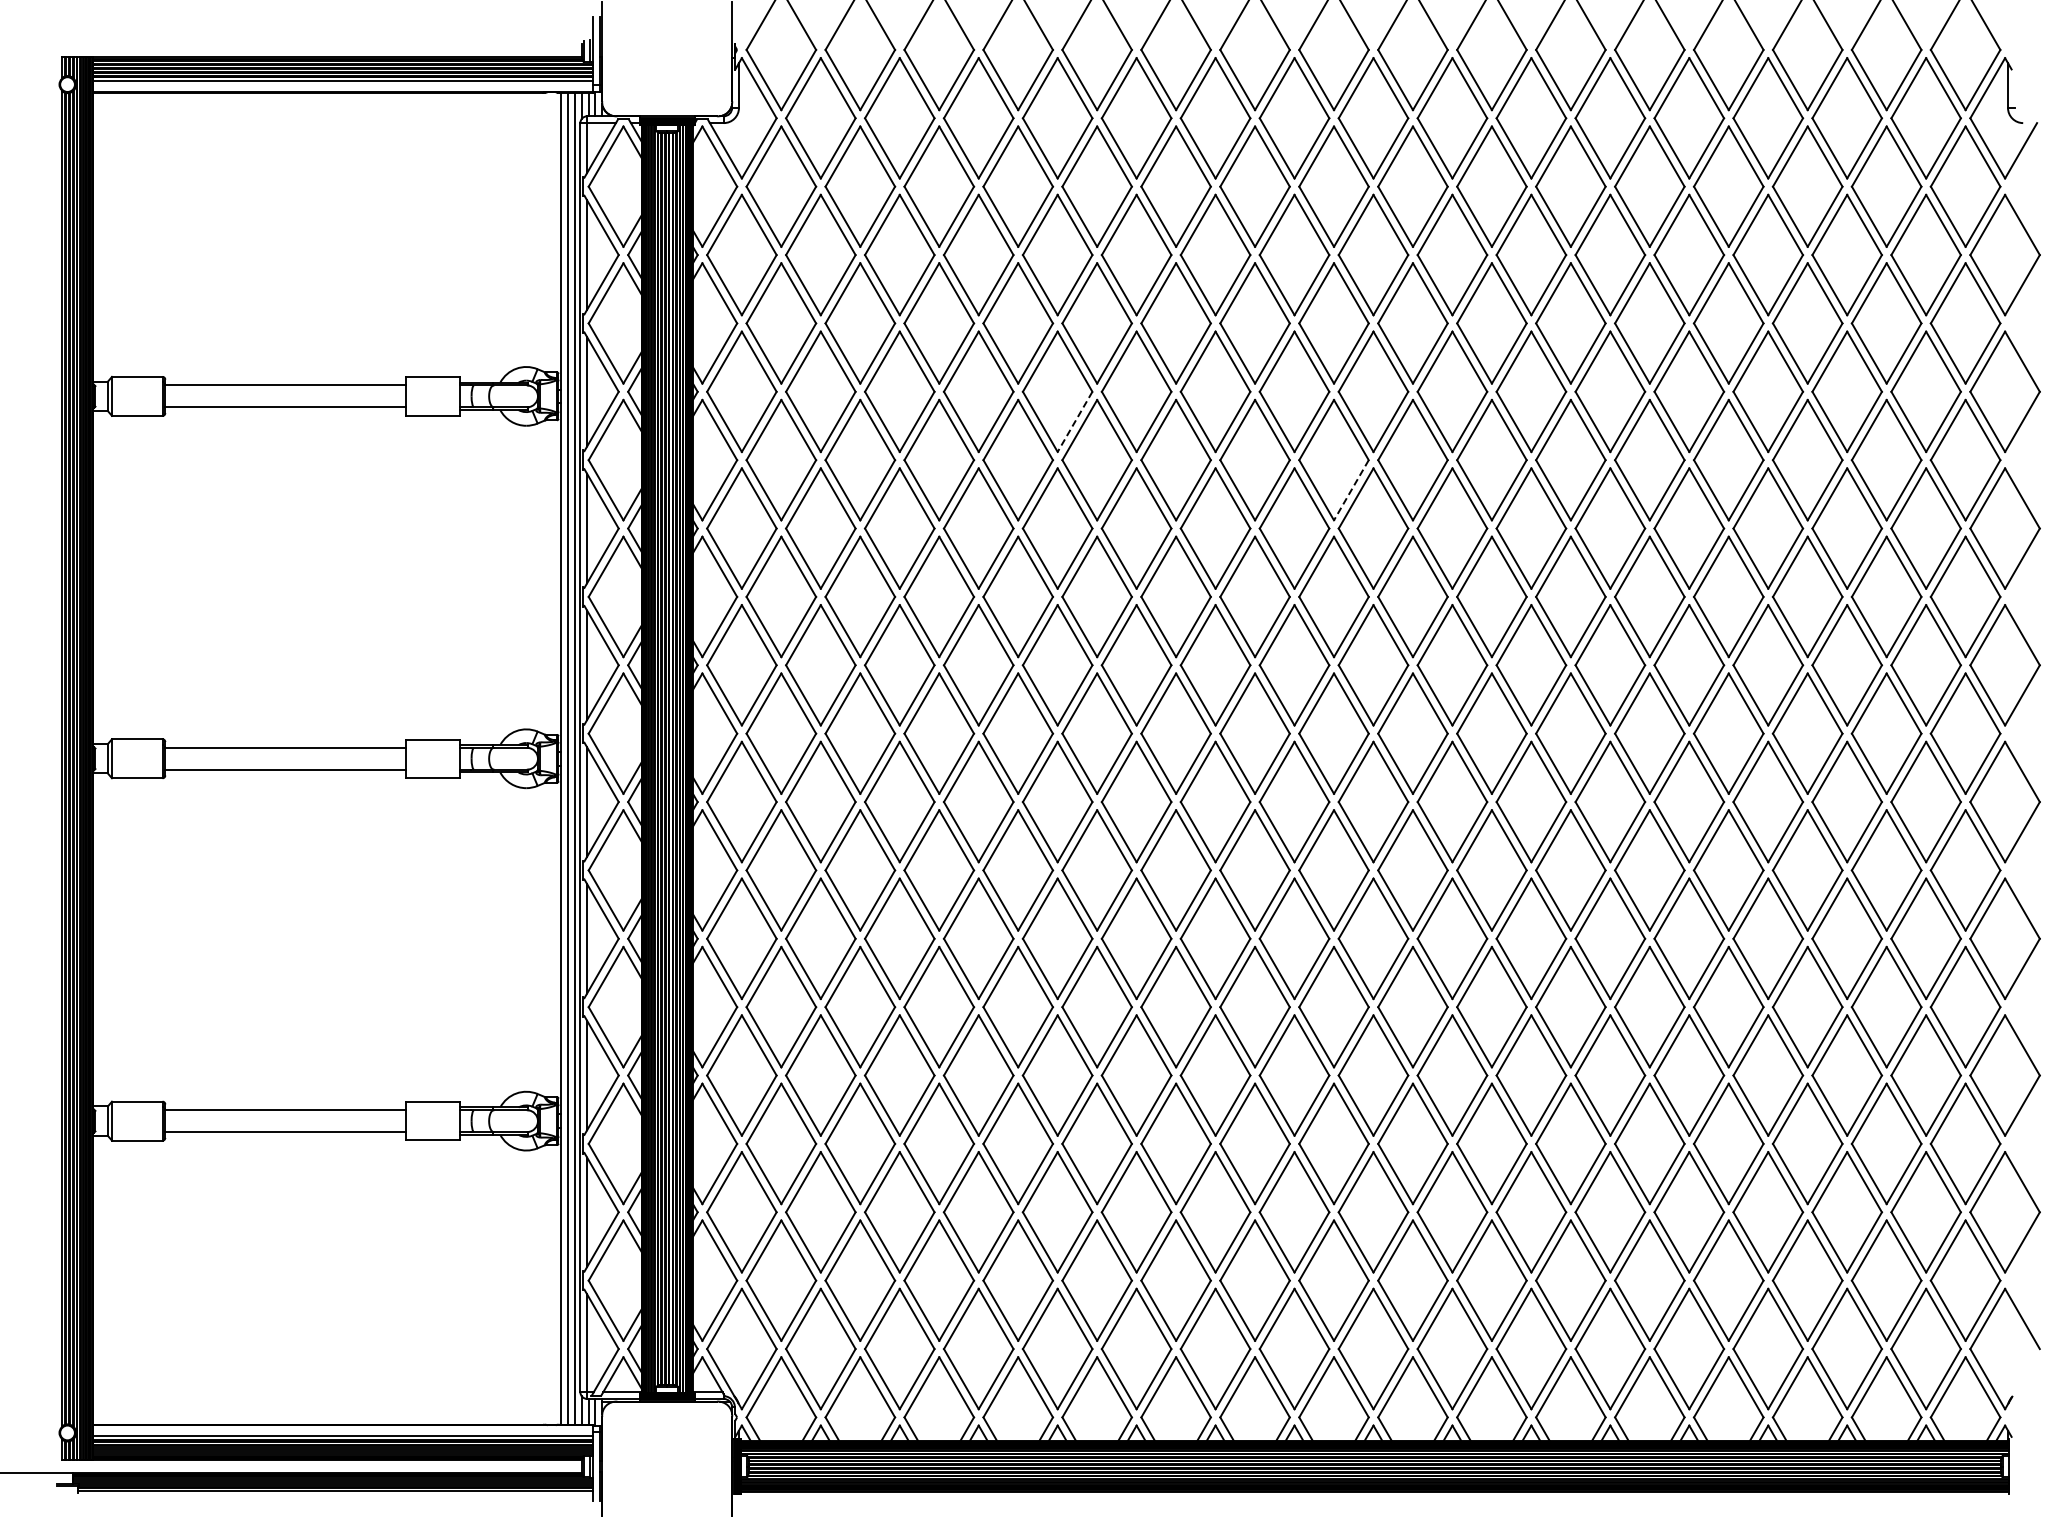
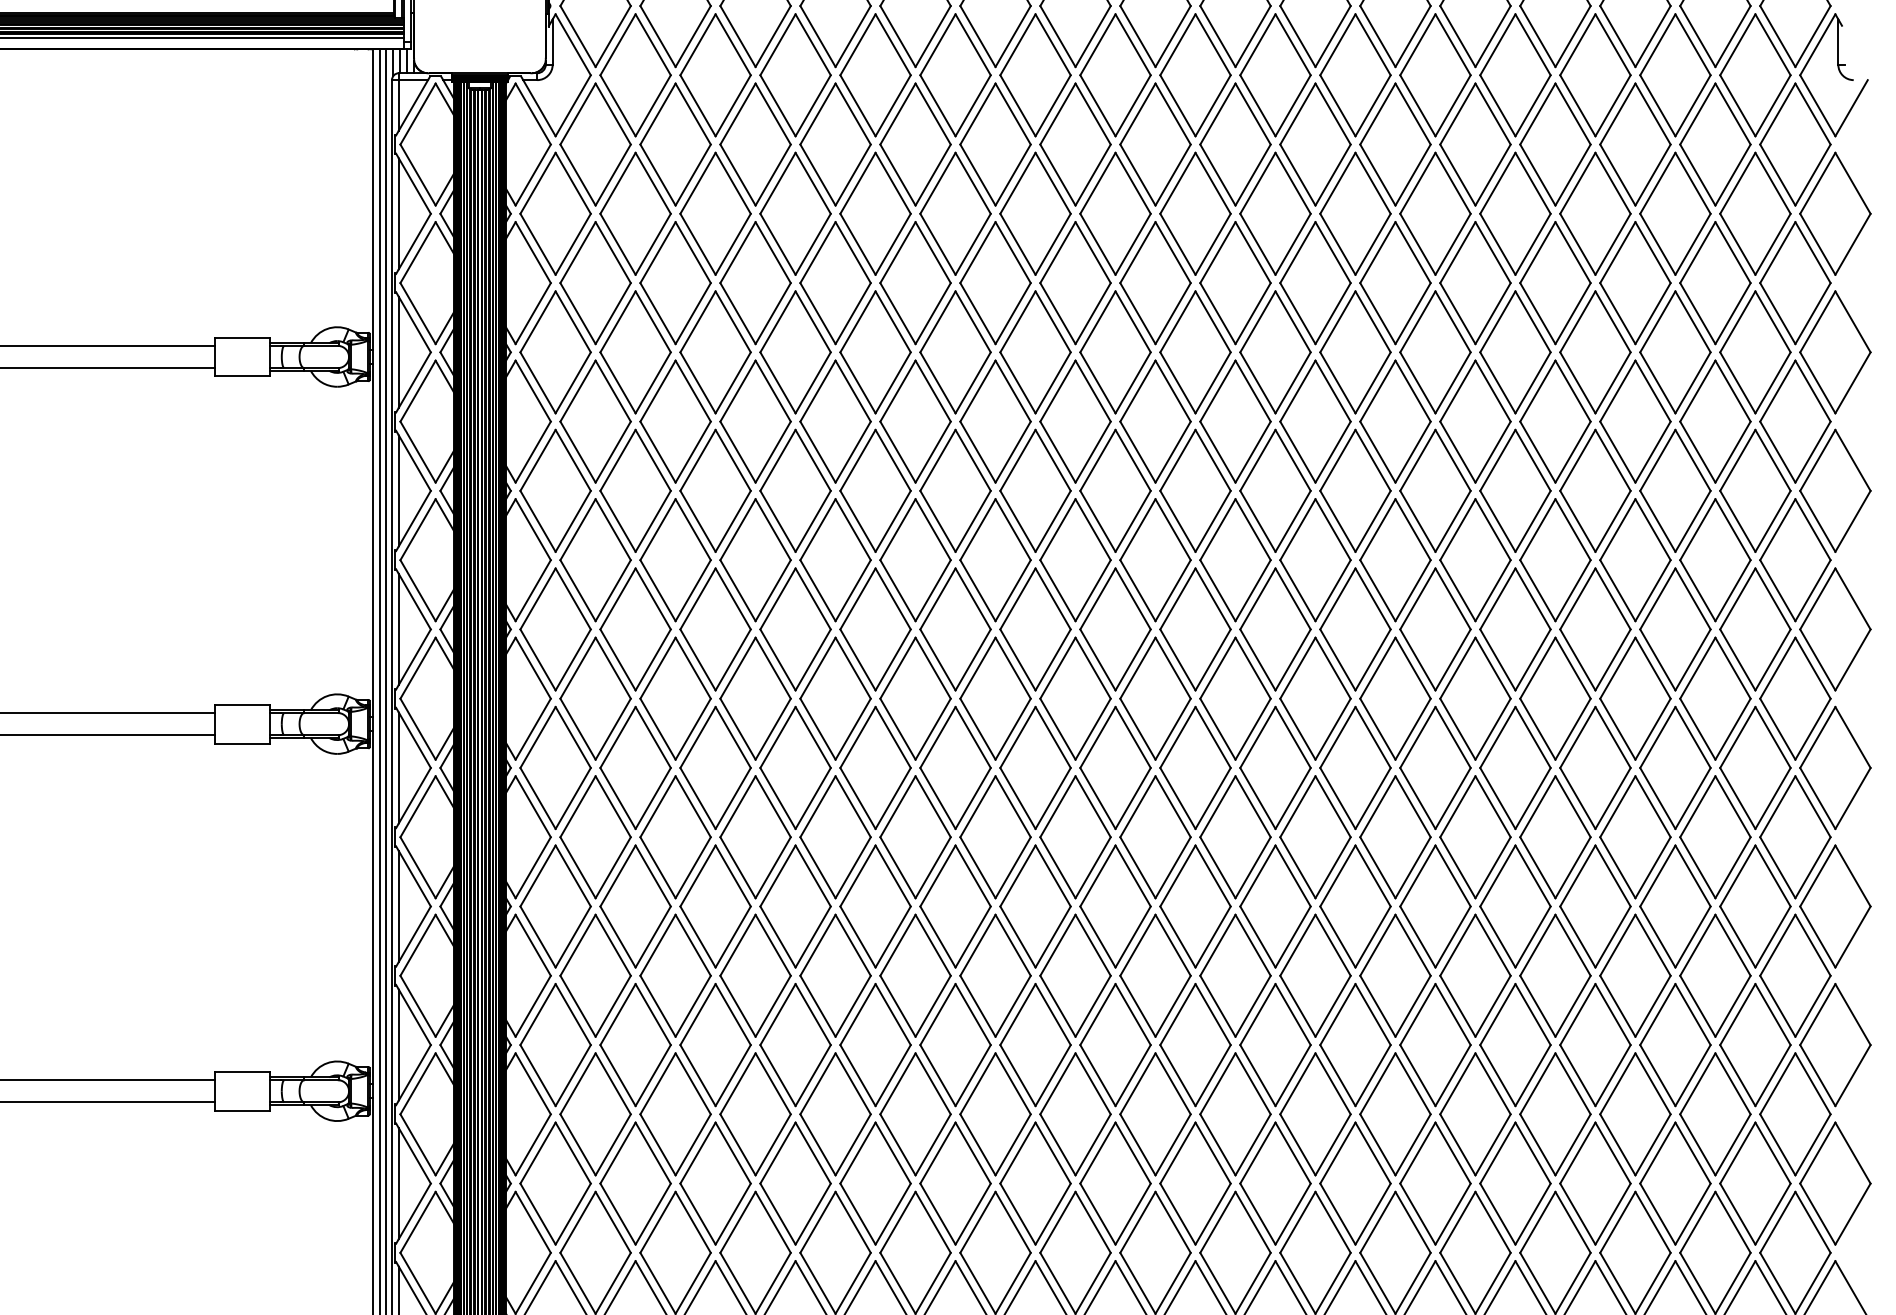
line: (1075, 421) -> (893, 382), dashed -> solid
line: (1351, 490) -> (1173, 452), dashed -> solid

